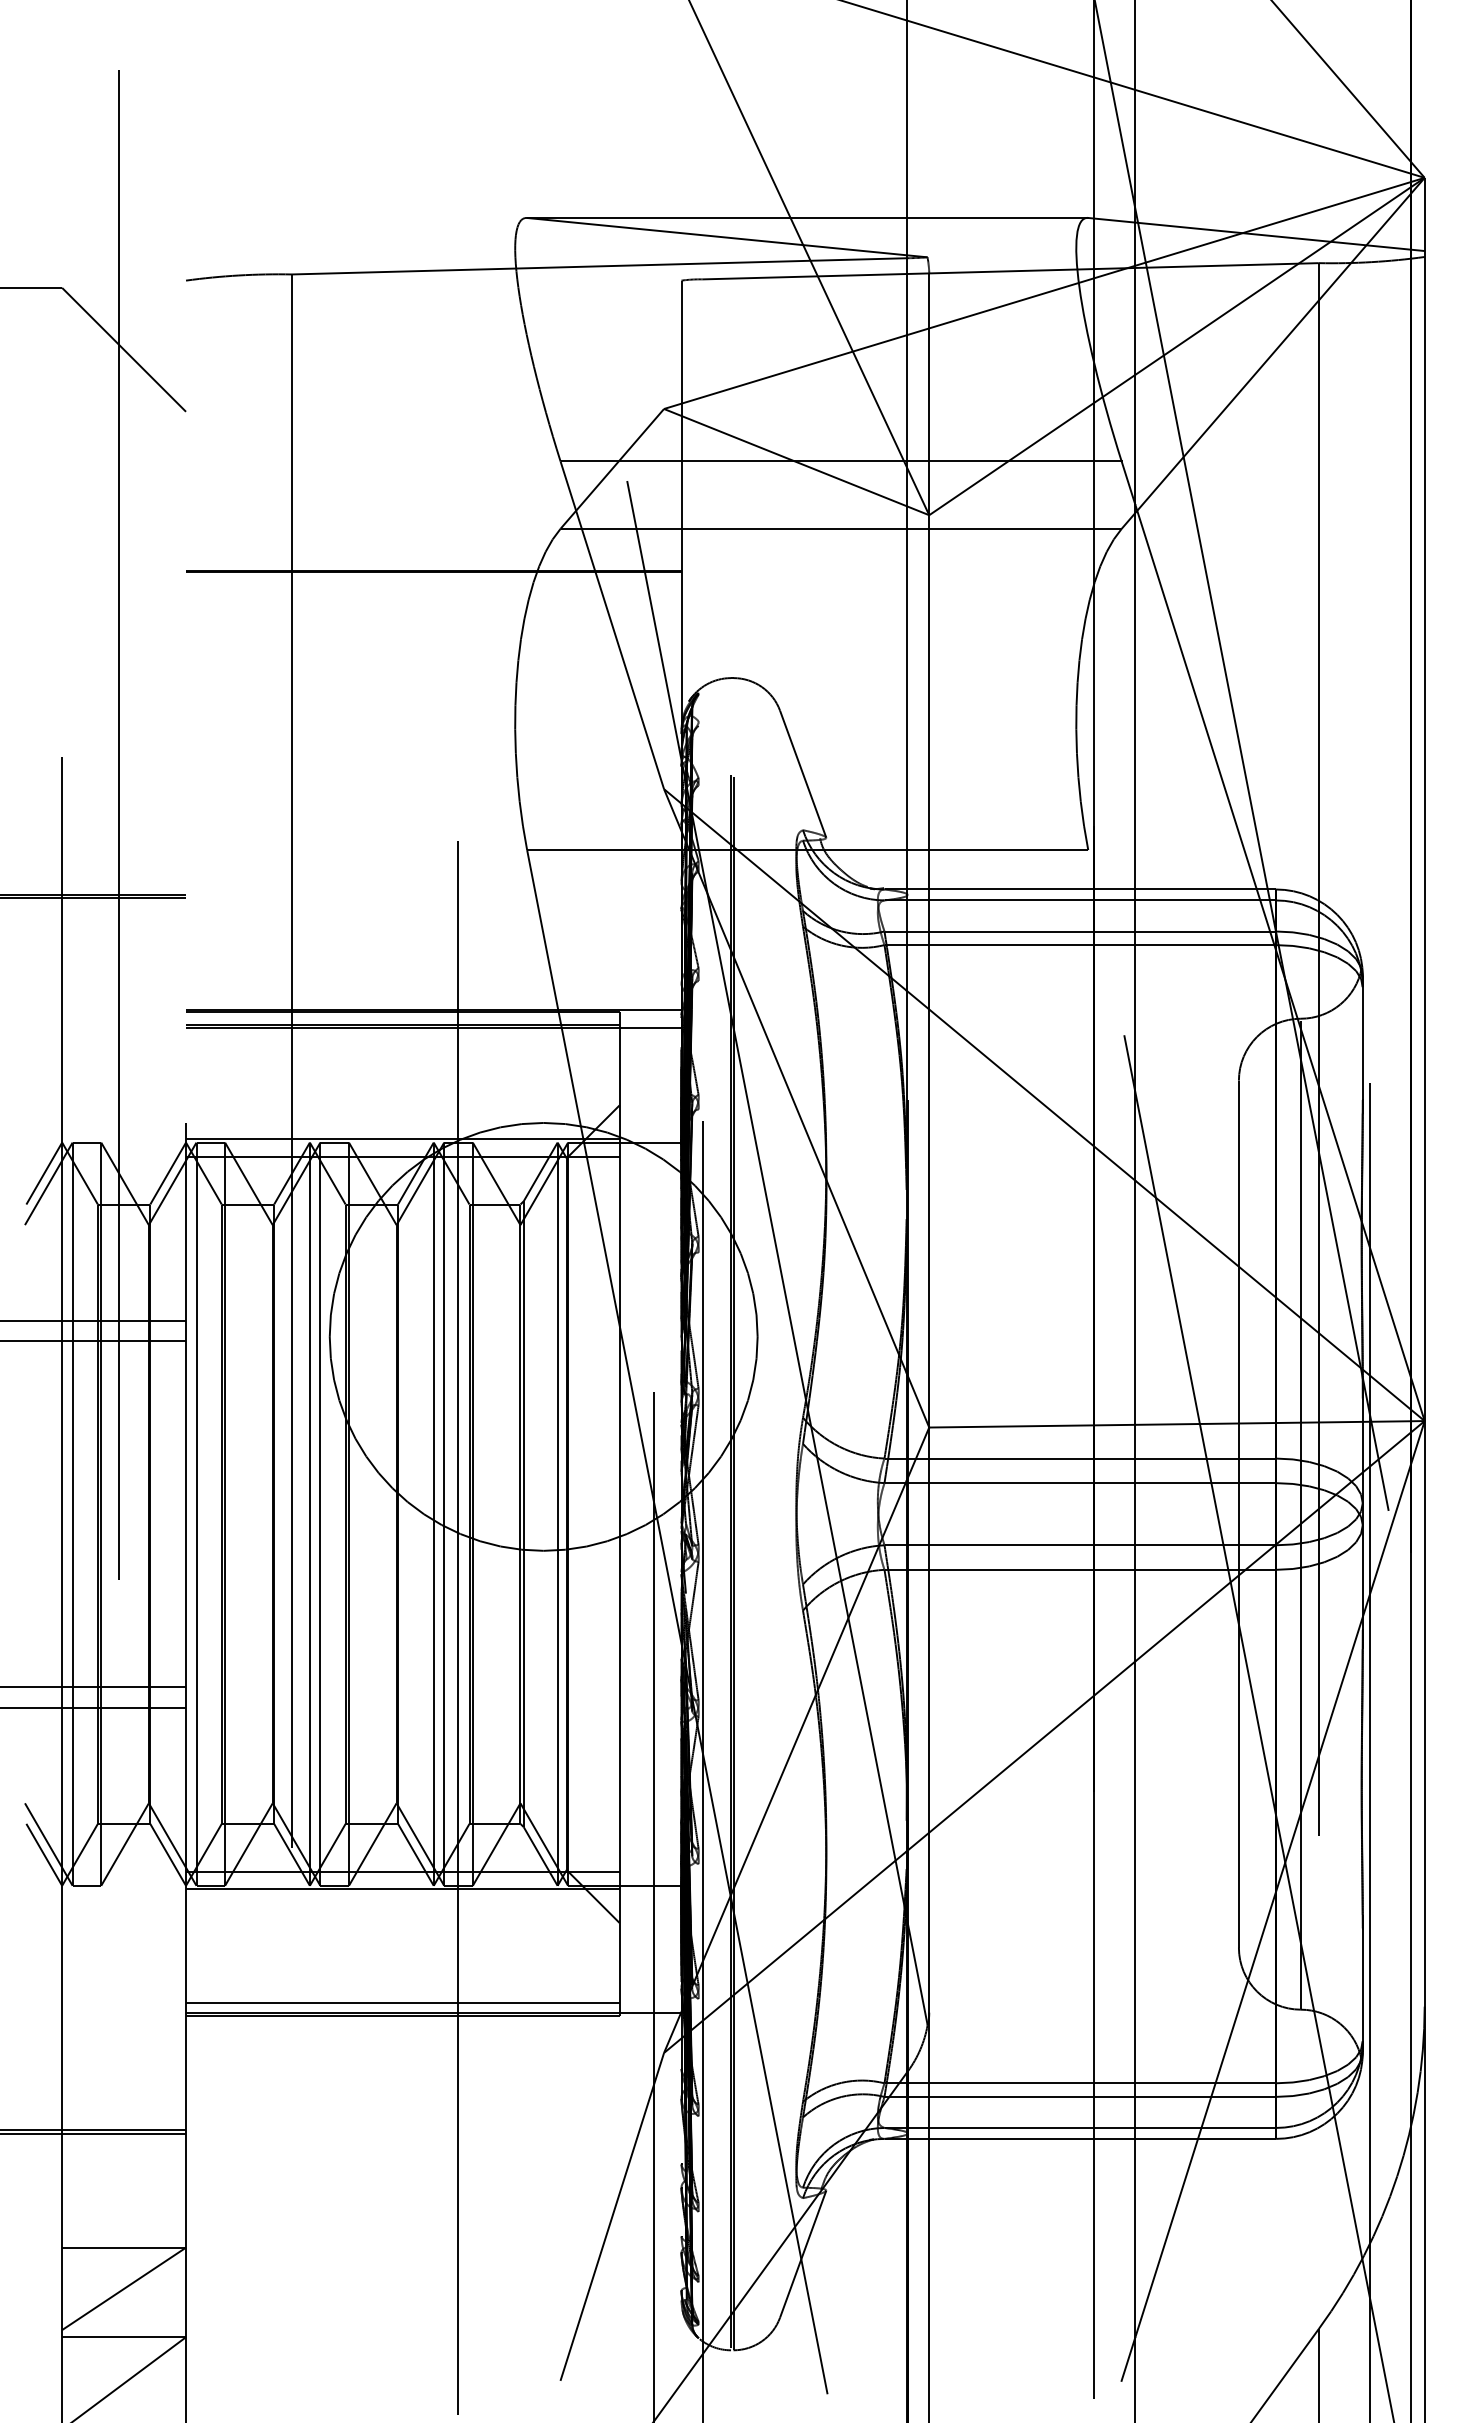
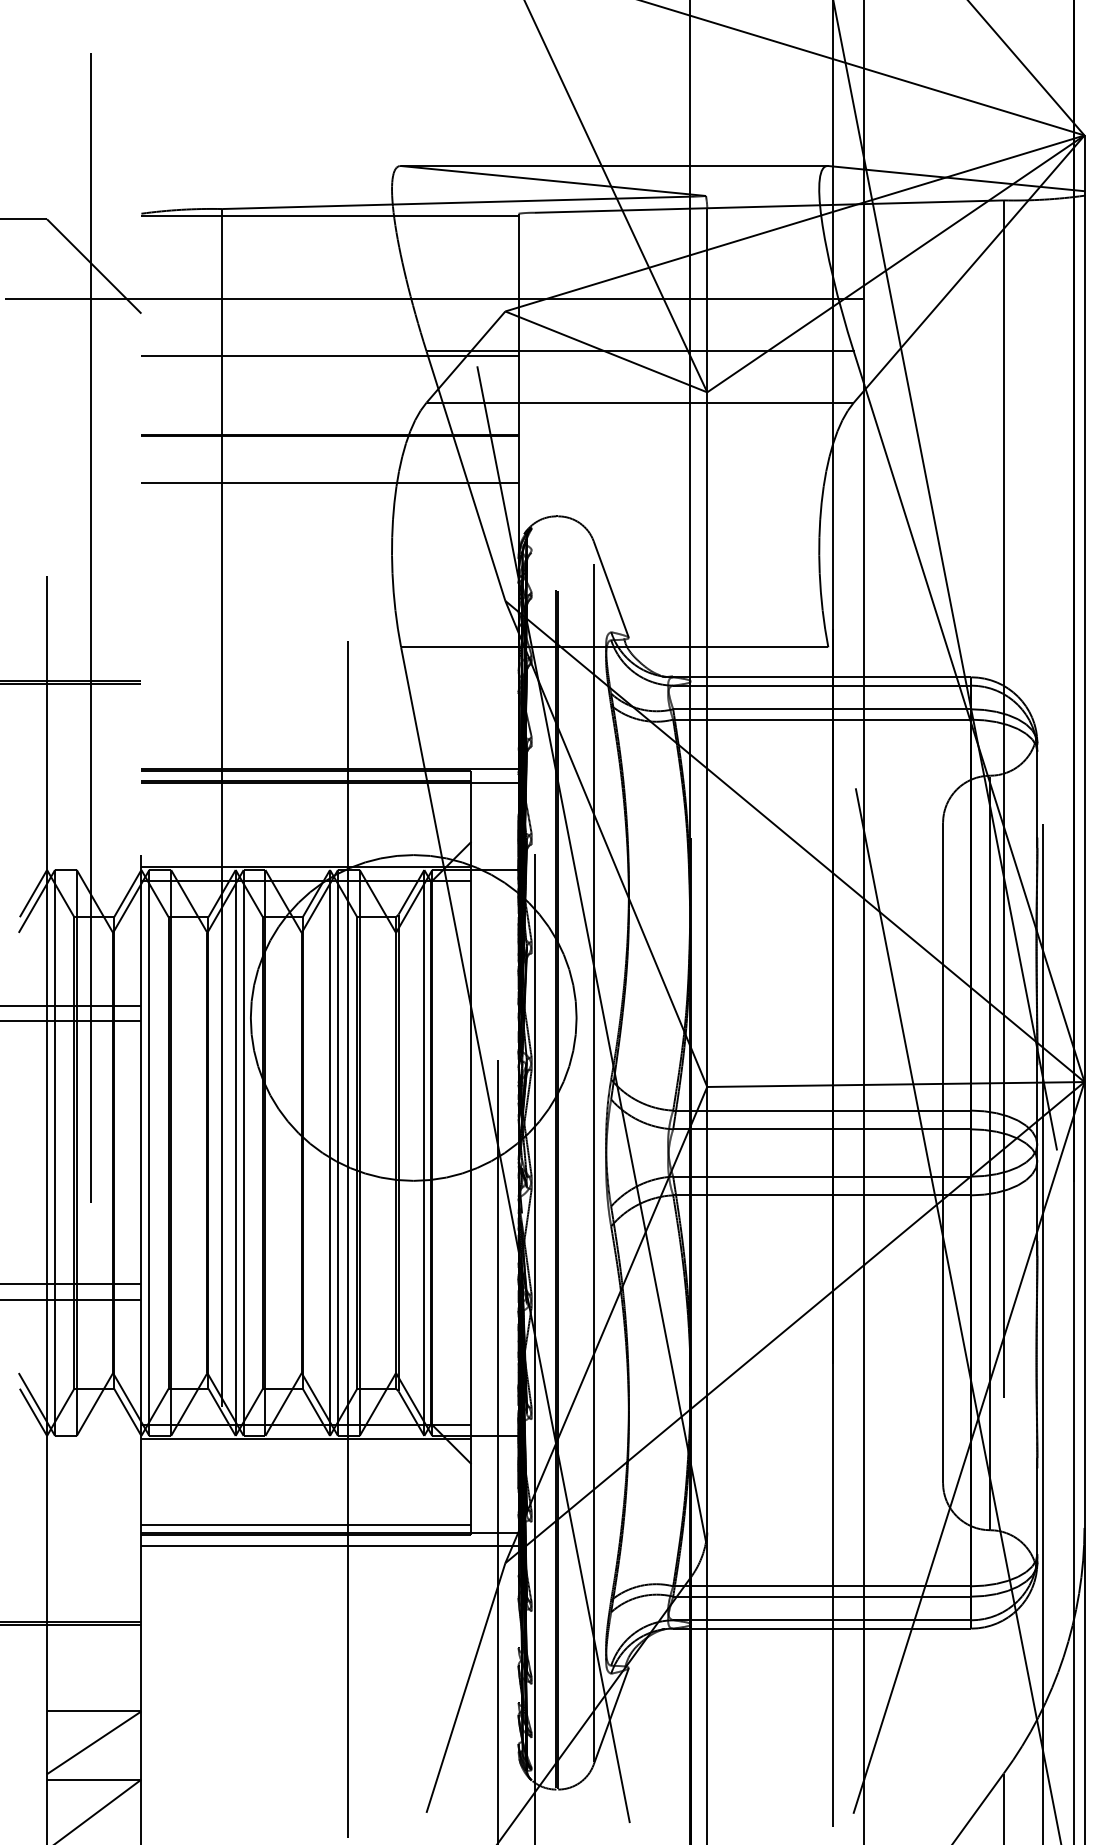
line: (433, 284) -> (329, 216), added
line: (571, 393) -> (434, 299), added
line: (433, 467) -> (329, 356), added
line: (433, 634) -> (329, 483), added
line: (780, 1513) -> (594, 1152), added
line: (433, 2030) -> (329, 1546), added

